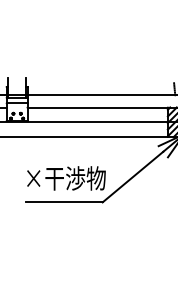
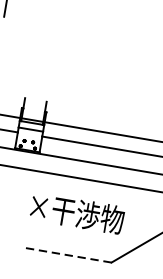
text: (66, 178) -> (77, 213), moved
line: (63, 202) -> (65, 254), solid -> dashed

